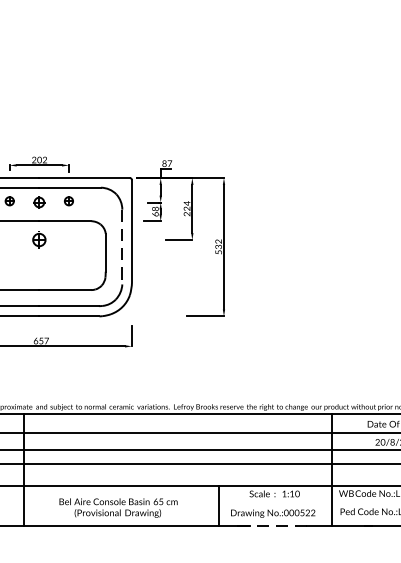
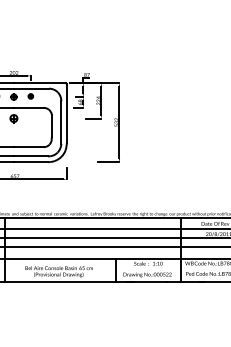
line: (122, 248) -> (61, 123), dashed -> solid
line: (273, 526) -> (147, 282), dashed -> solid

